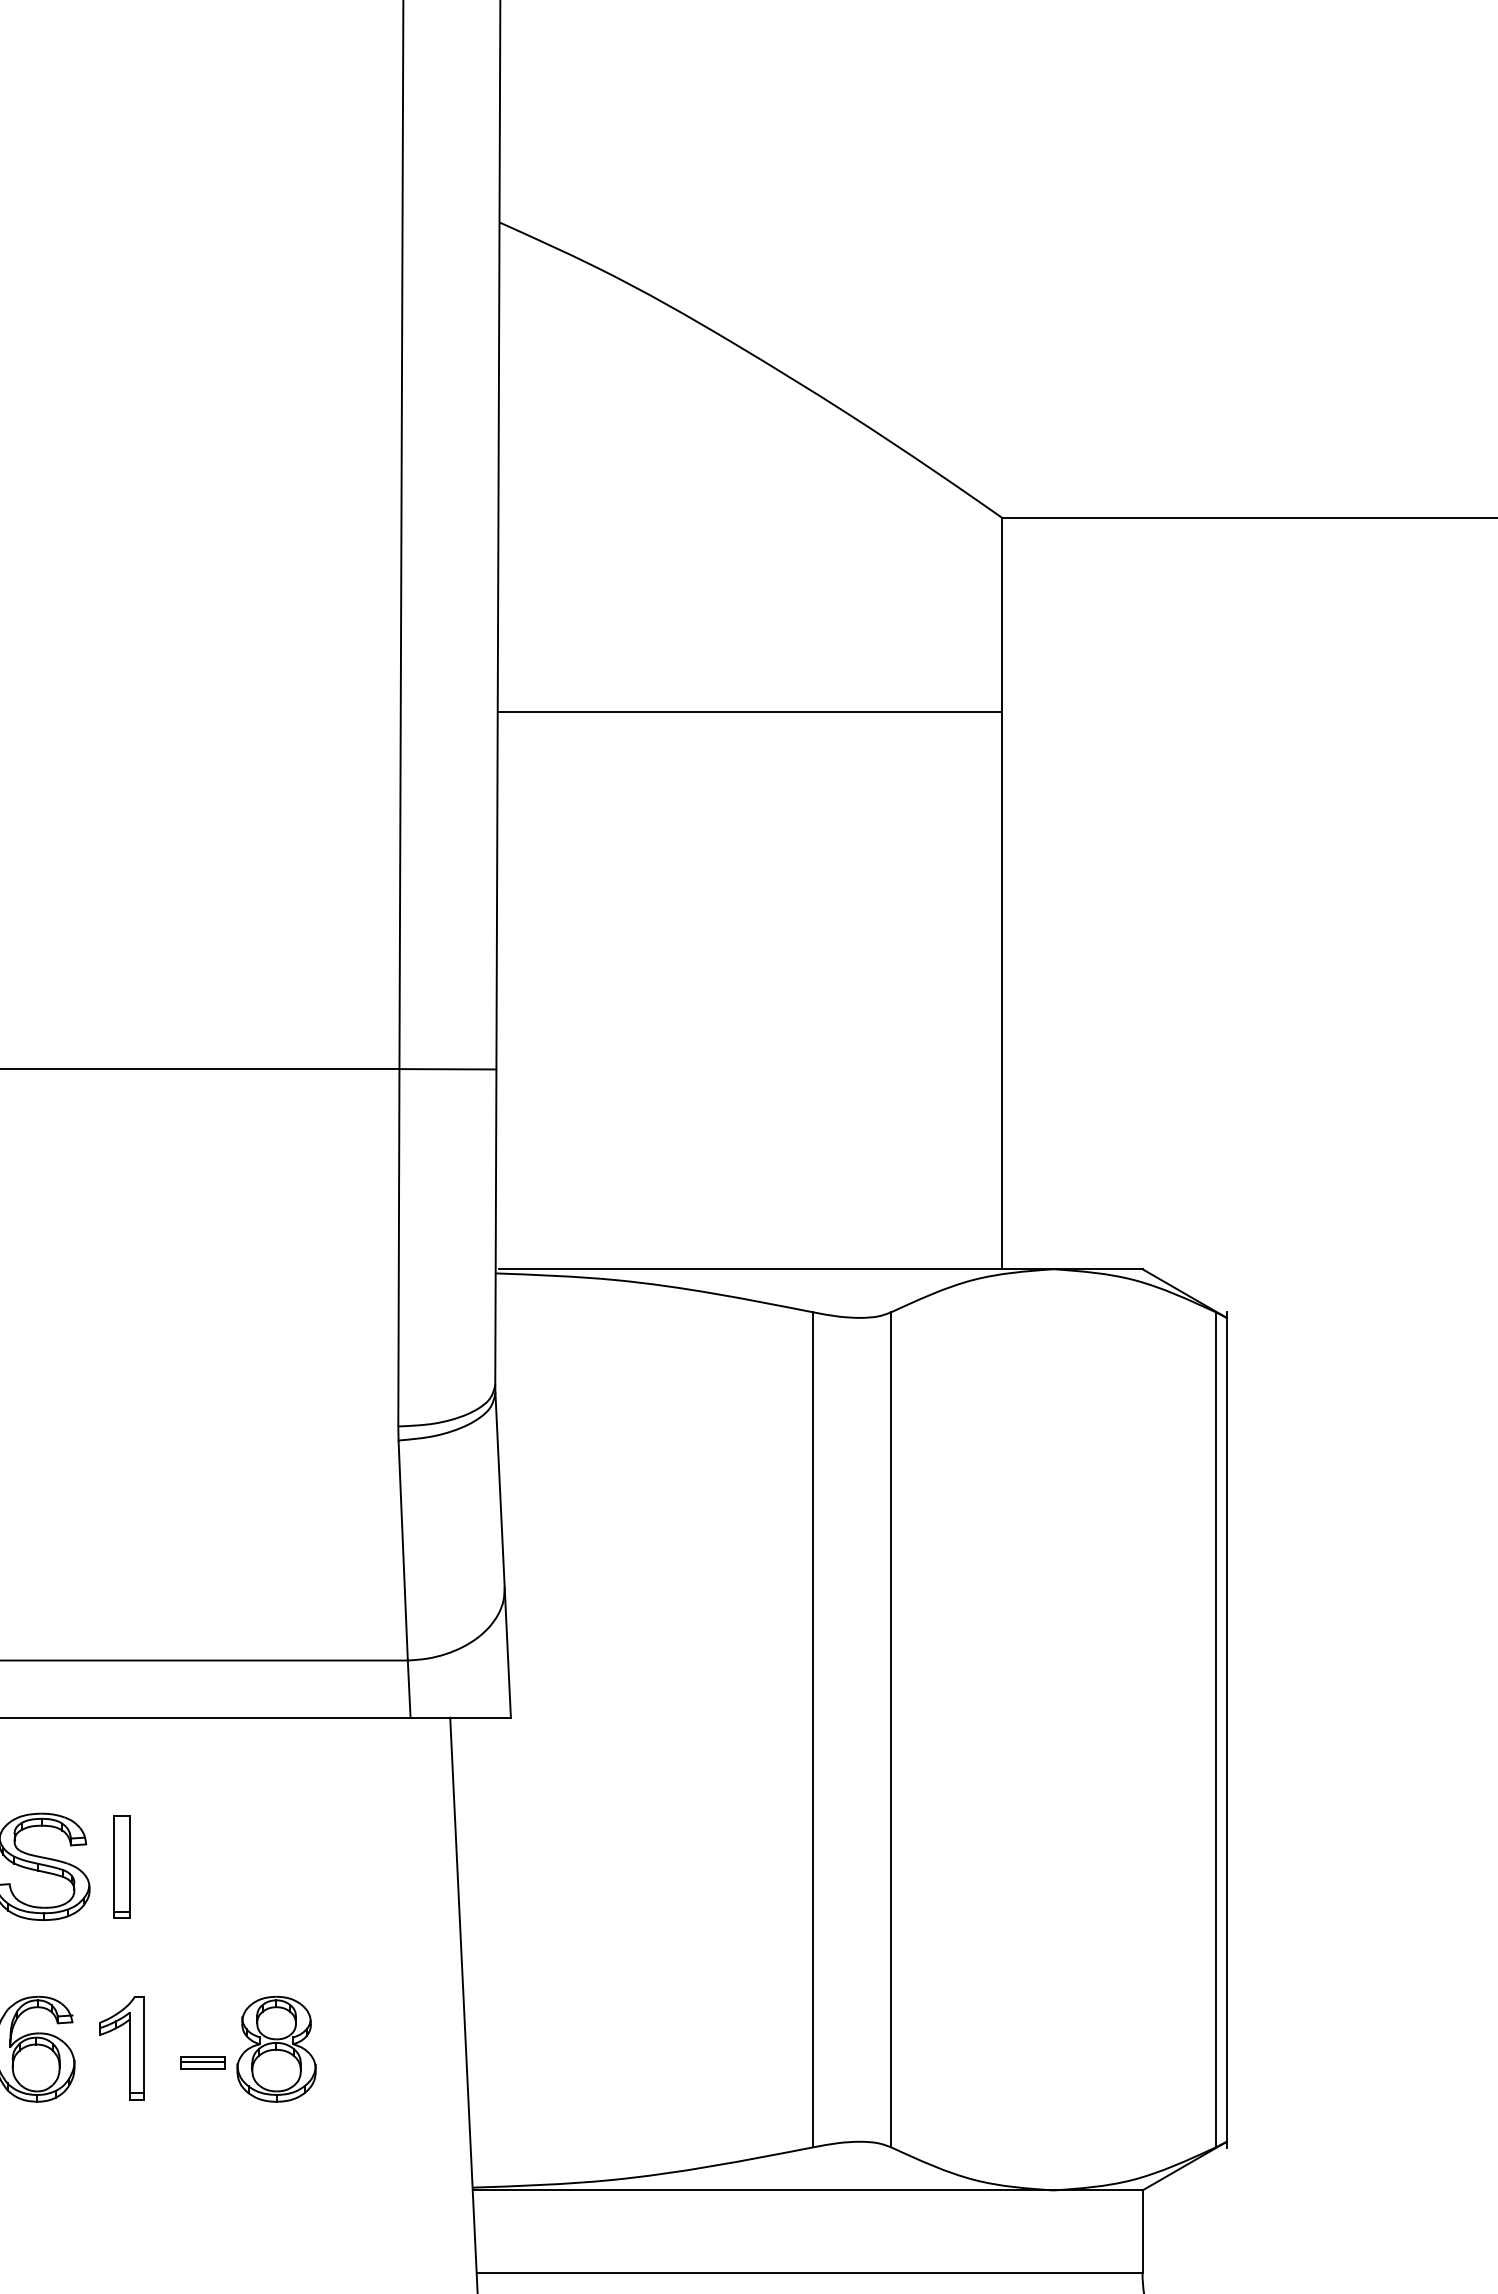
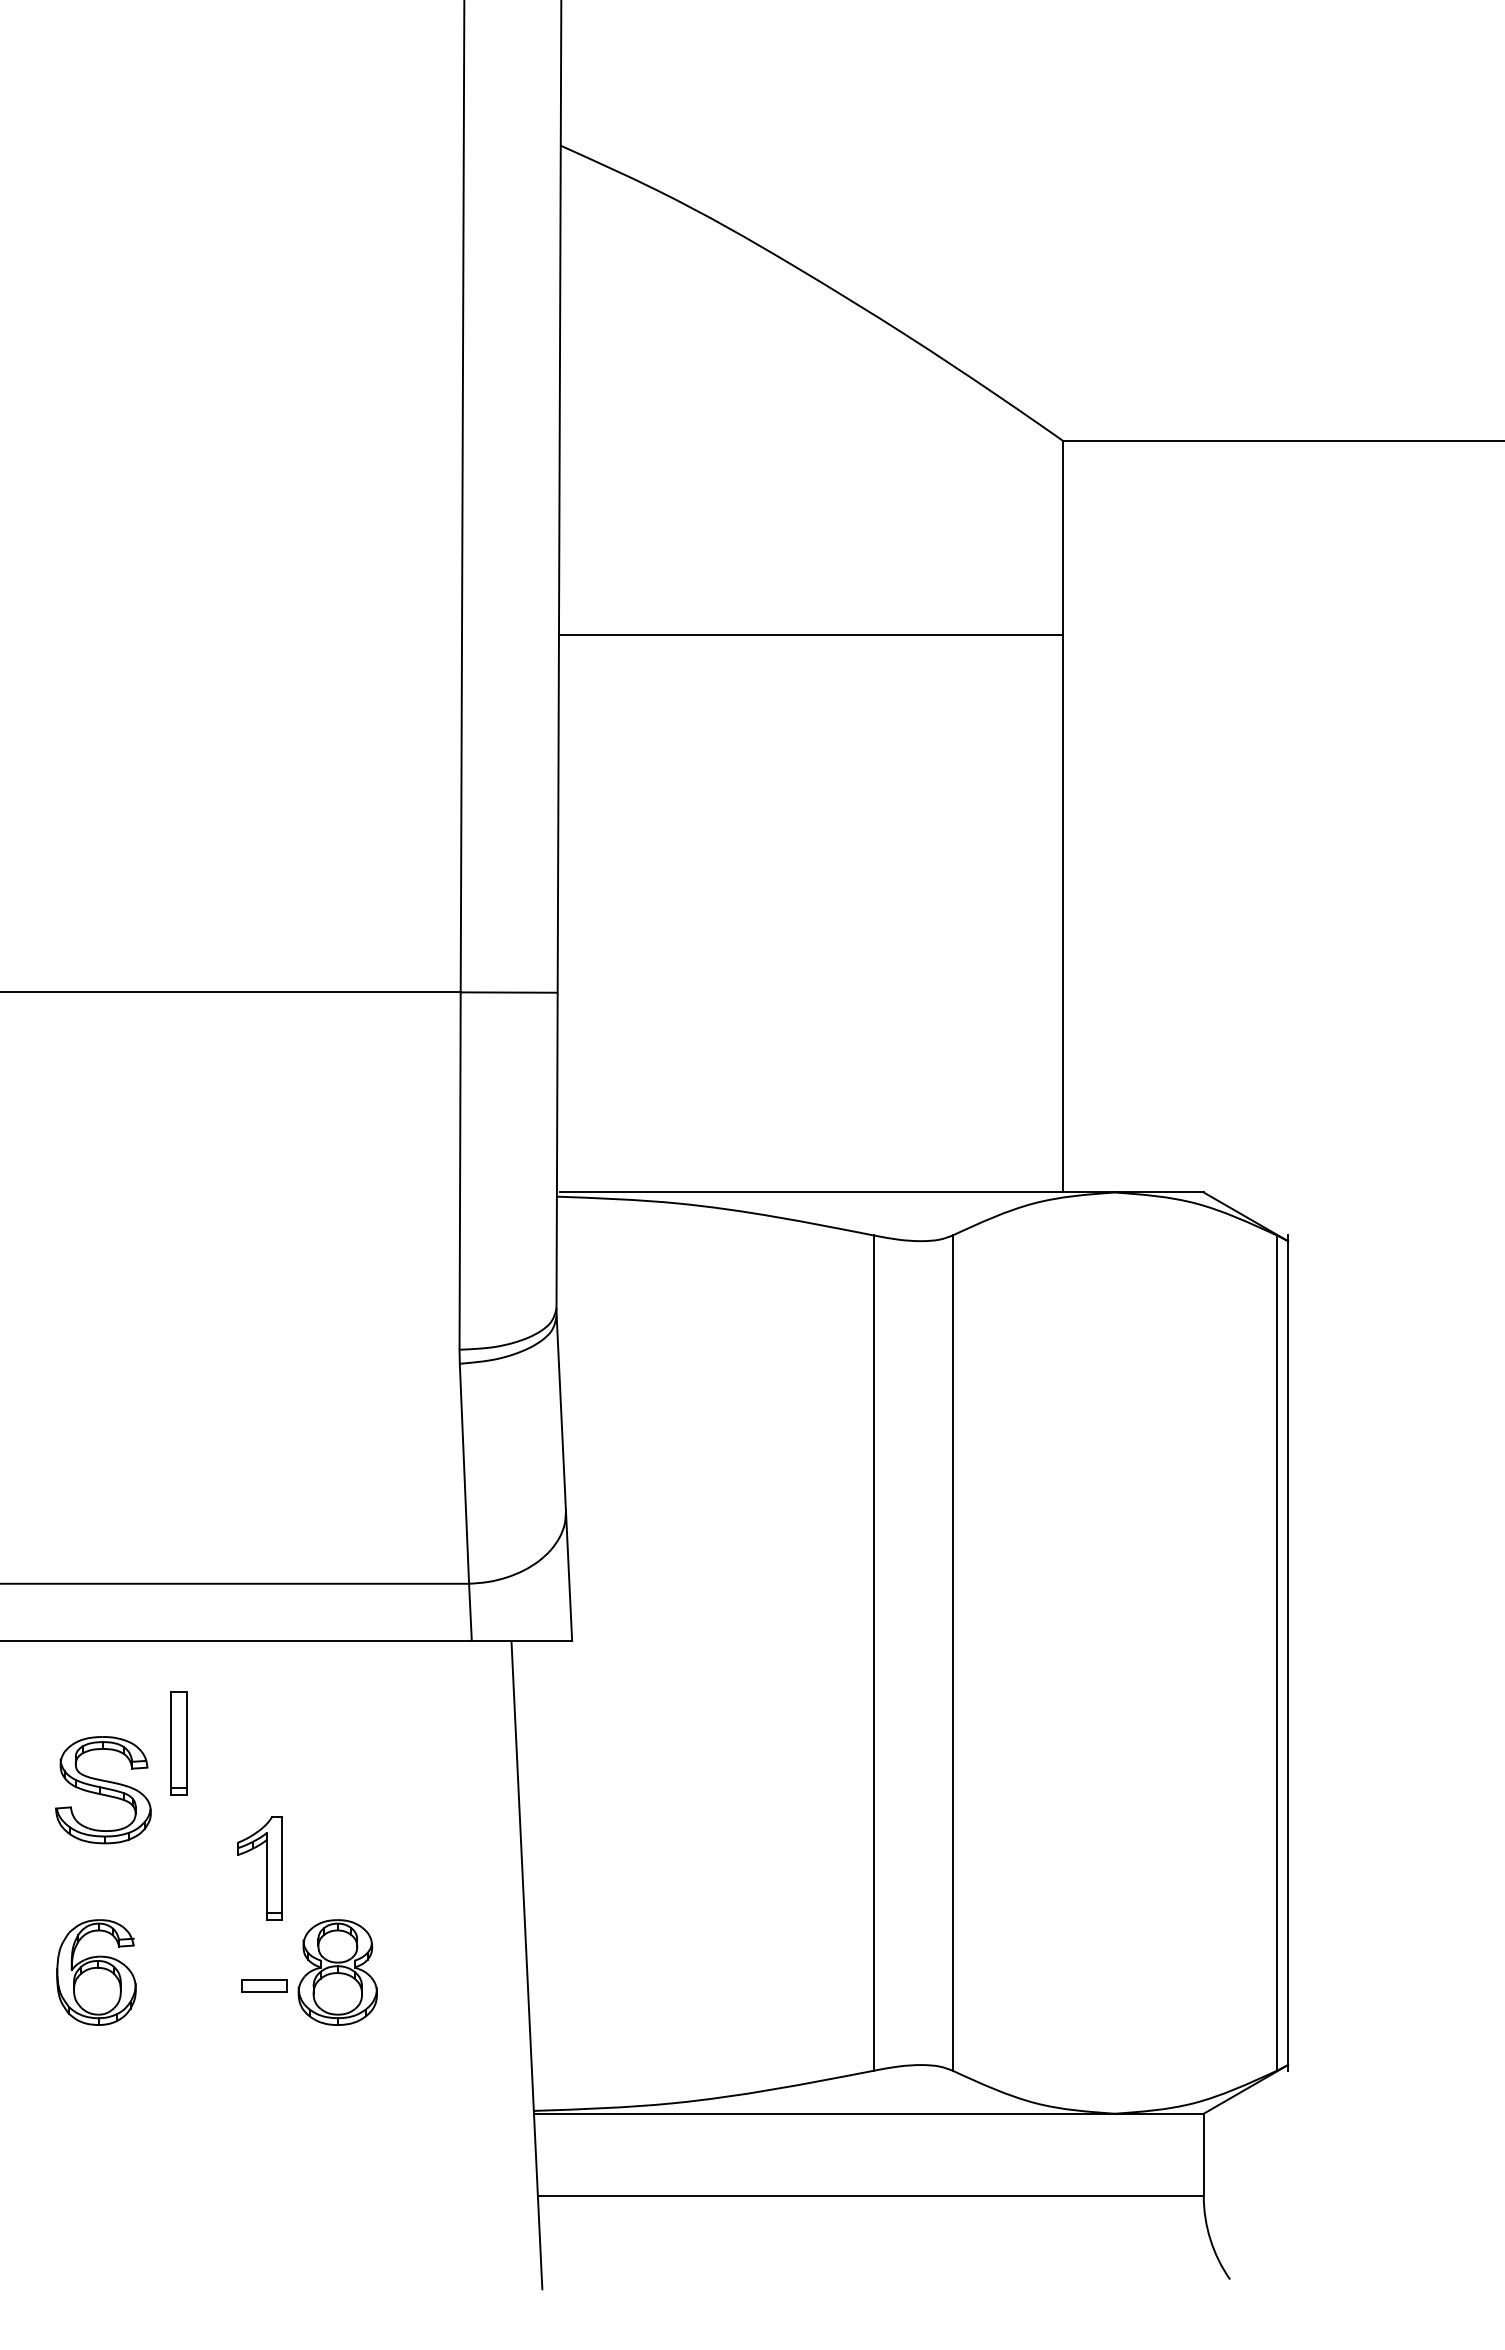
part: (121, 1867) -> (178, 1743), moved
part: (129, 2048) -> (266, 1868), moved
line: (202, 2062) -> (263, 1985), removed

